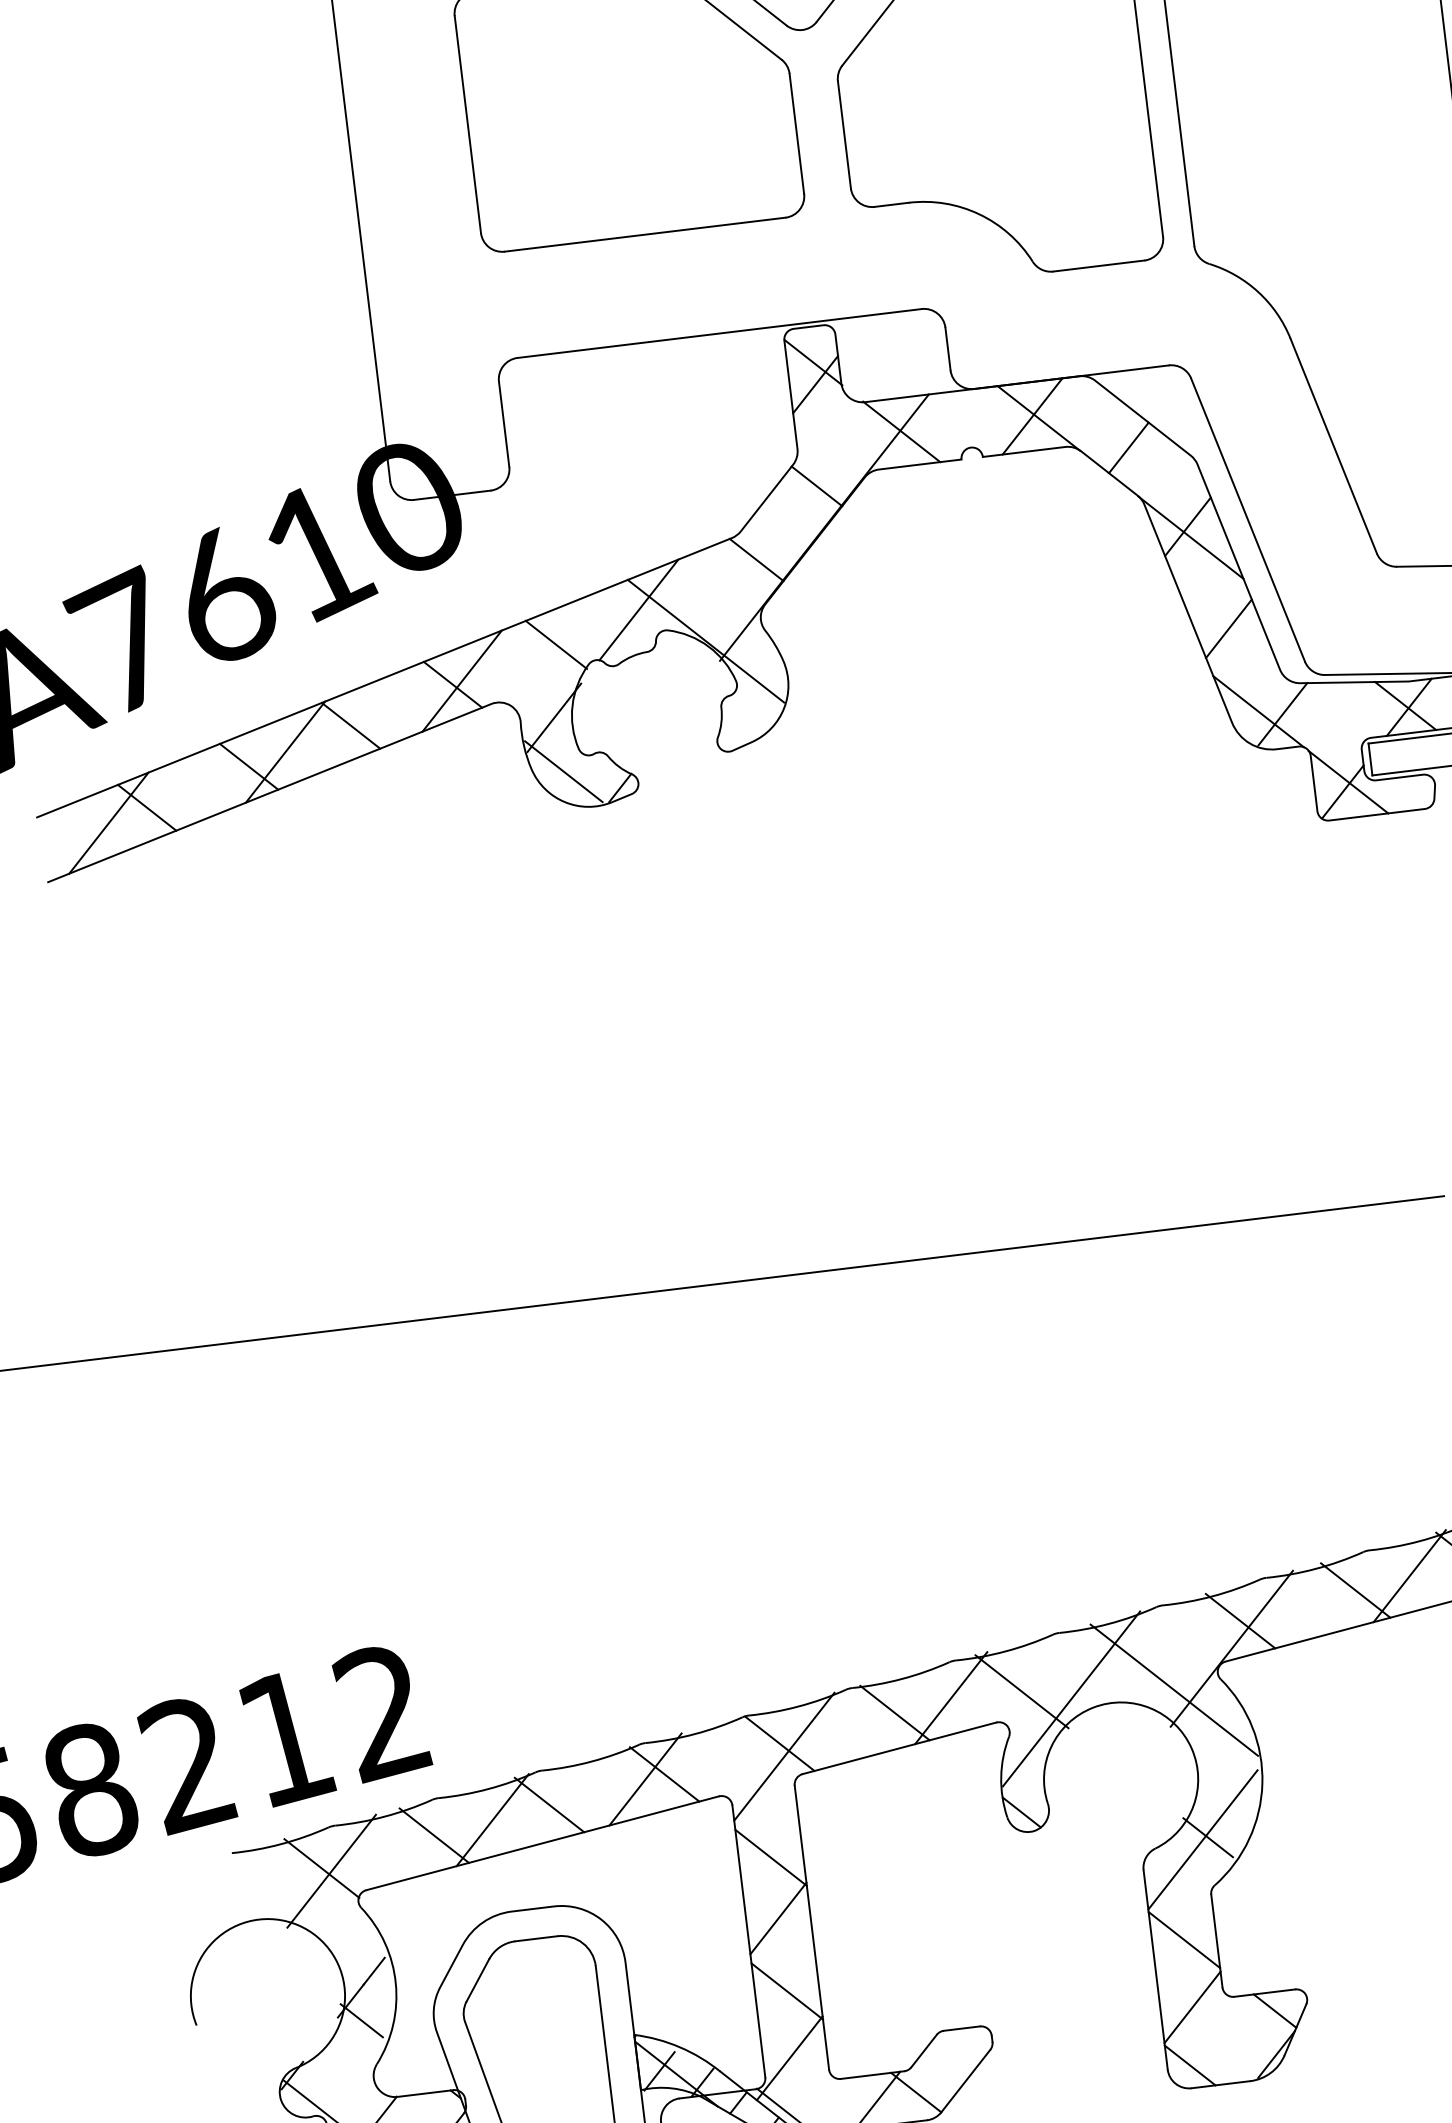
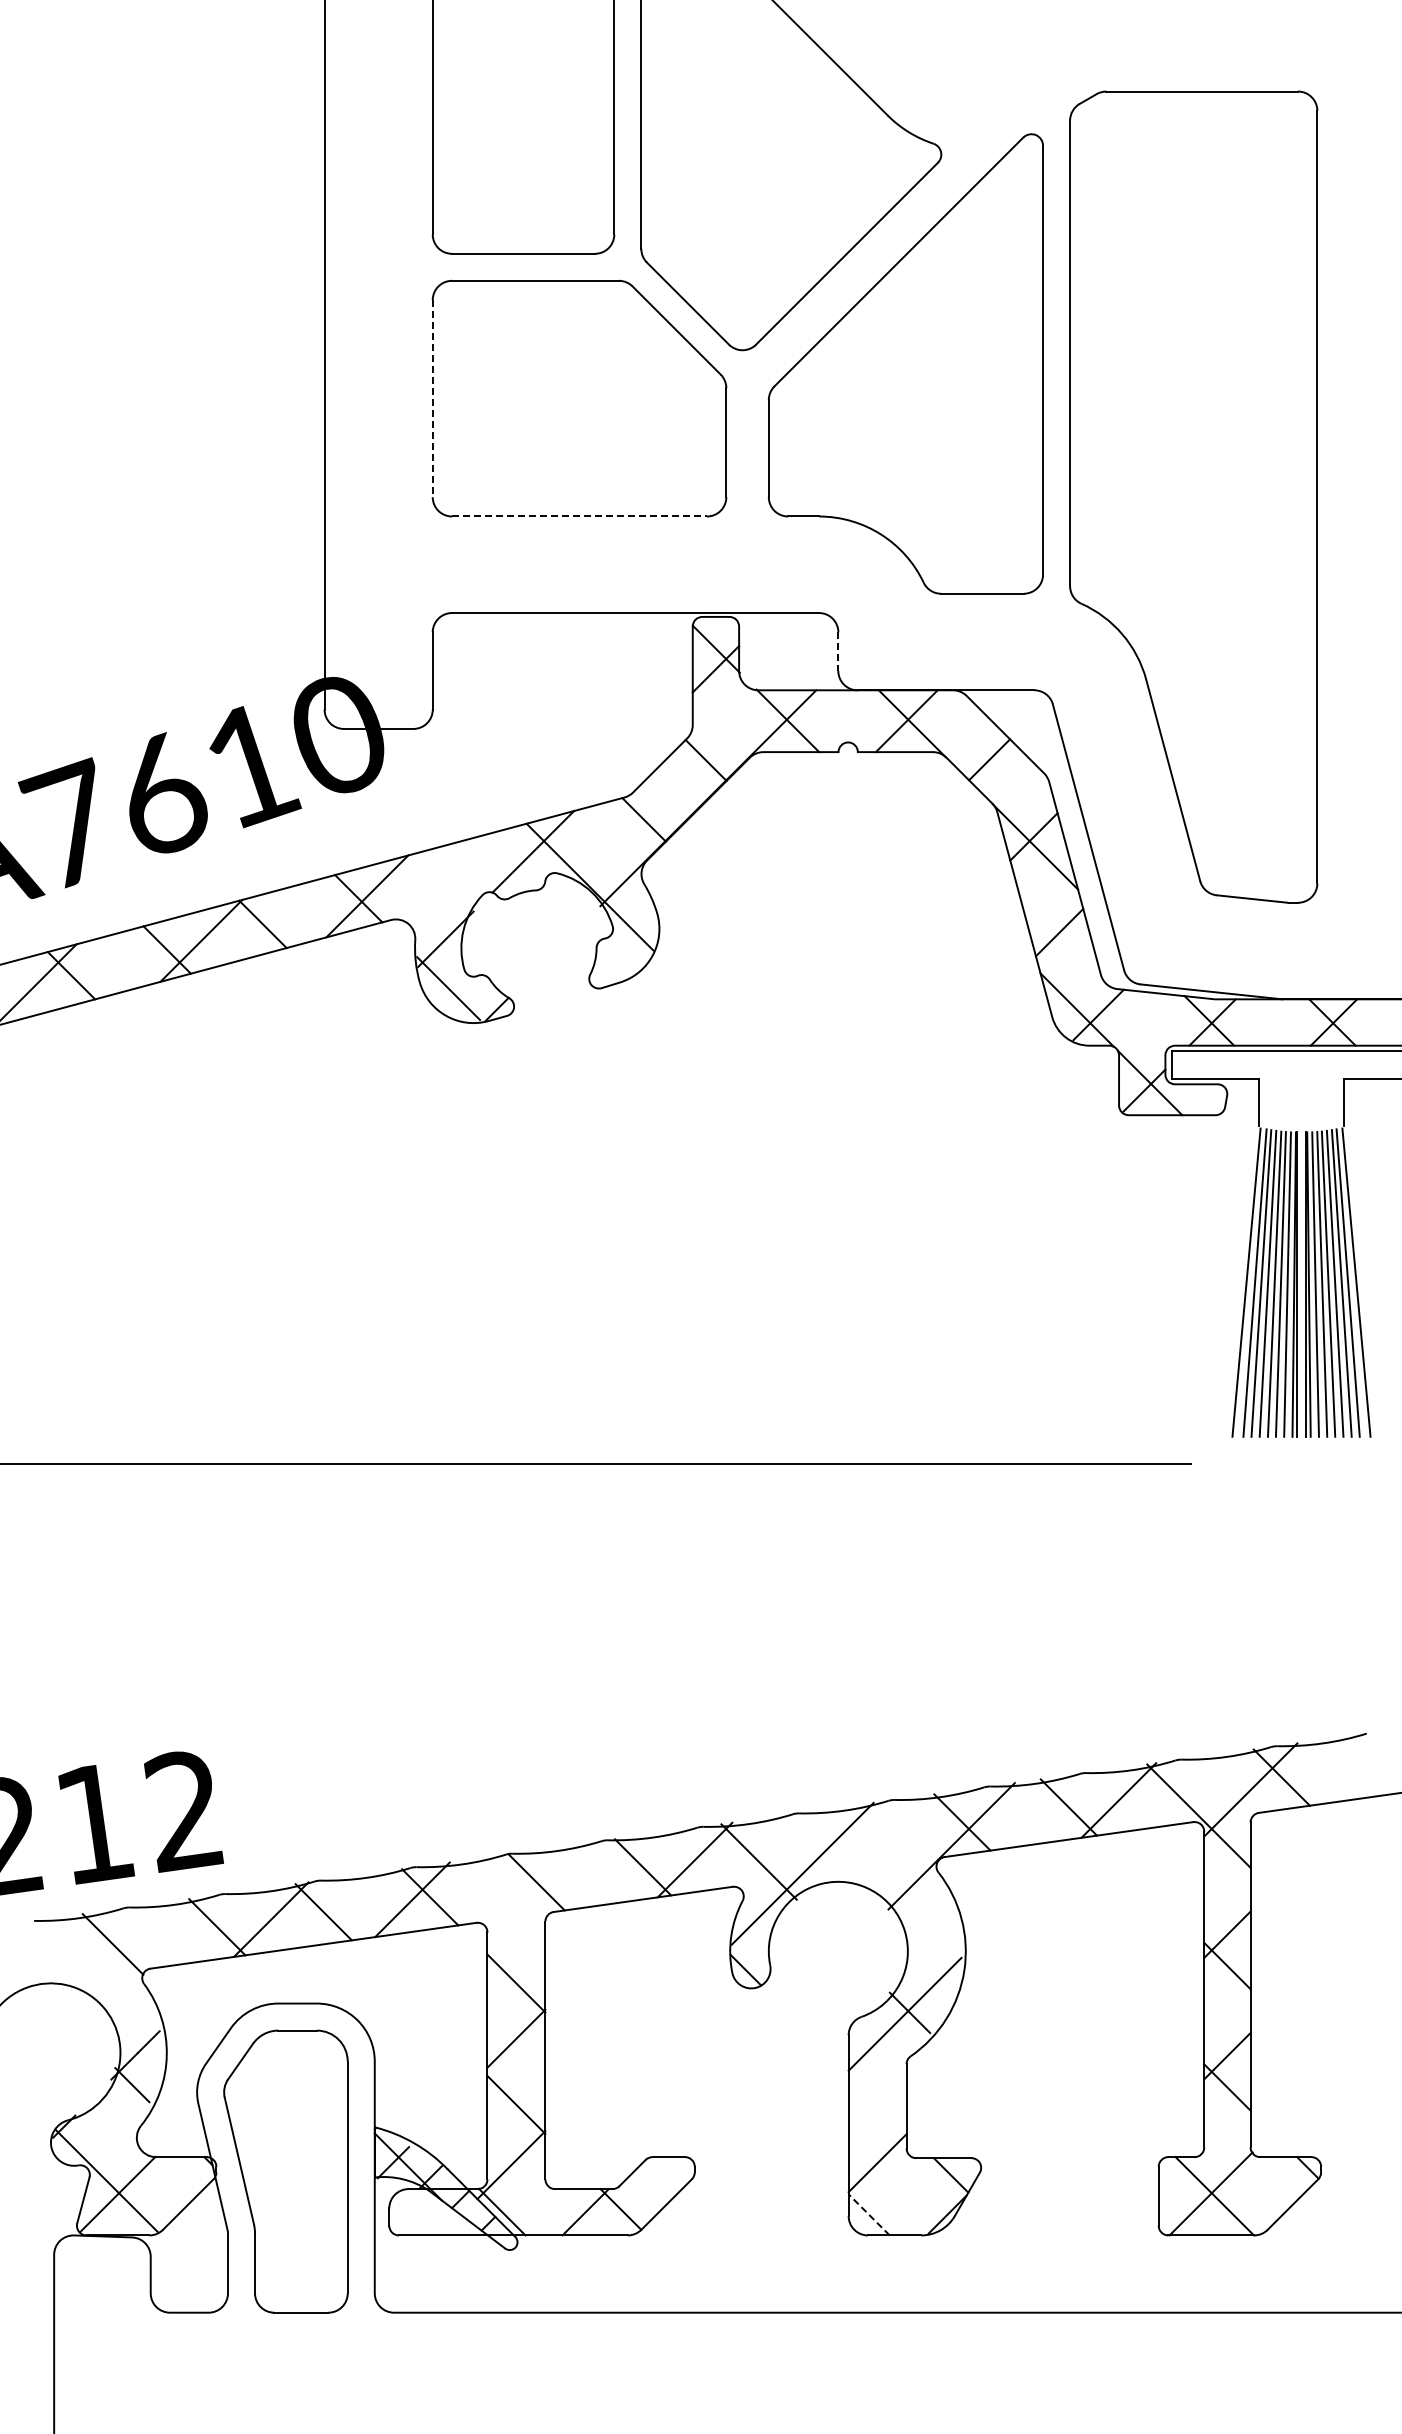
line: (467, 124) -> (432, 398), solid -> dashed
line: (646, 234) -> (580, 516), solid -> dashed
line: (948, 349) -> (838, 652), solid -> dashed
line: (556, 645) -> (455, 874), removed
line: (1174, 1689) -> (895, 1876), removed
line: (784, 1756) -> (539, 1894), removed
line: (331, 1870) -> (121, 1947), removed
line: (1184, 1939) -> (877, 2101), removed
line: (1189, 2065) -> (868, 2214), solid -> dashed

